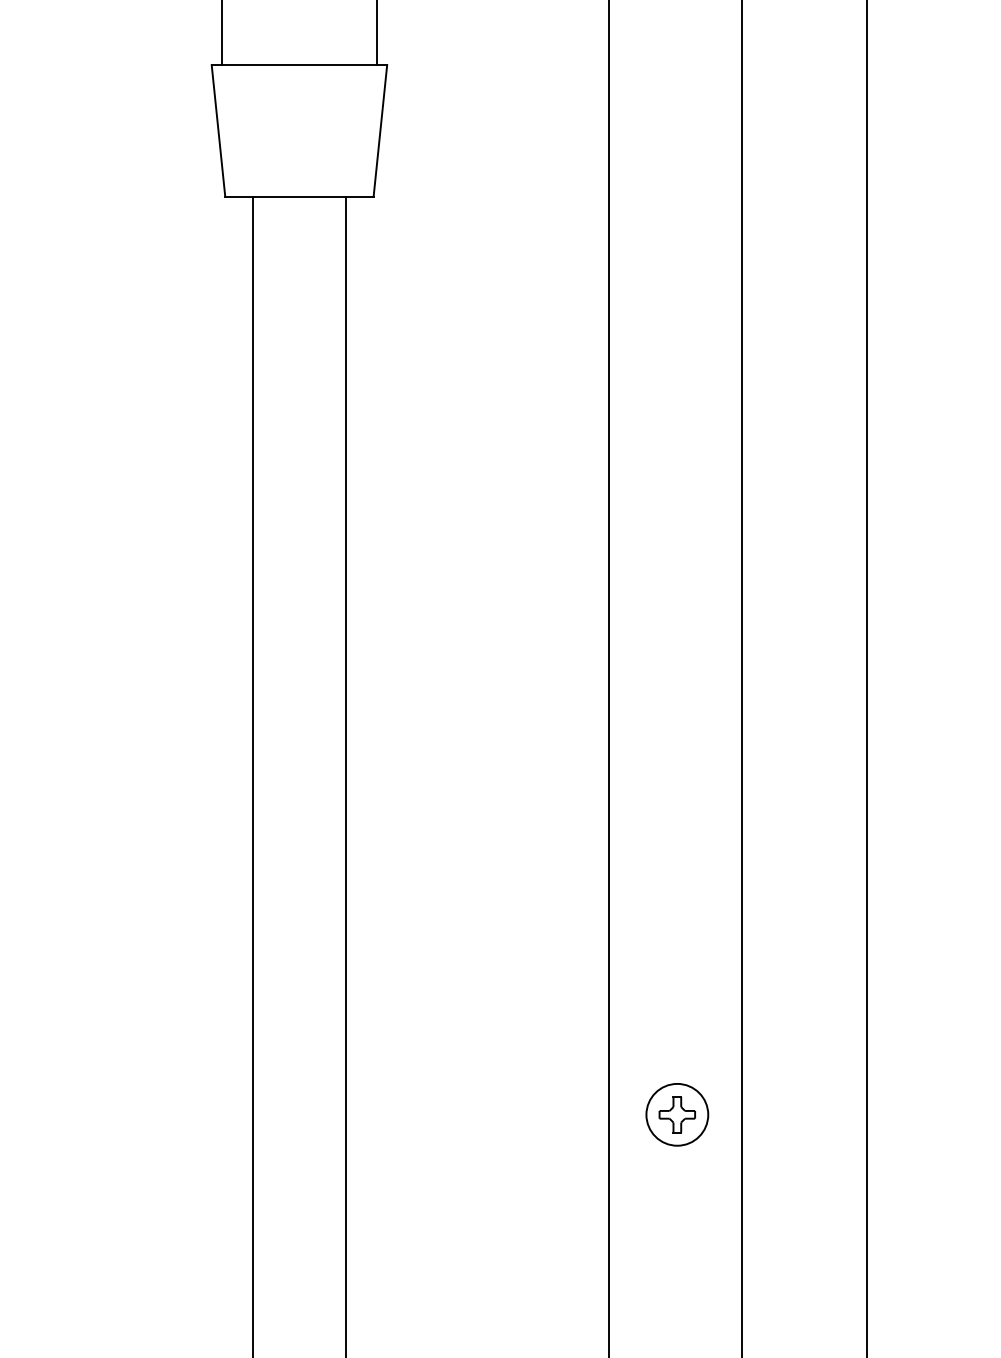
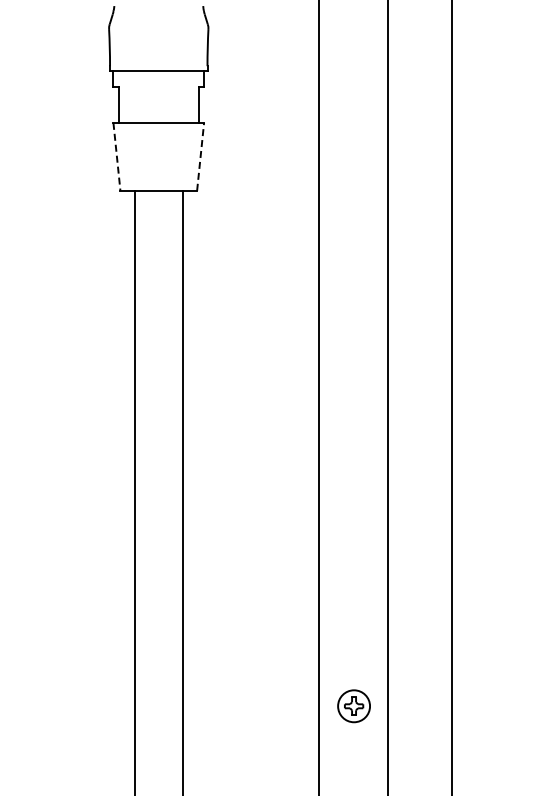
line: (380, 130) -> (200, 156), solid -> dashed
line: (217, 132) -> (116, 157), solid -> dashed
part: (676, 1115) -> (353, 706), moved

